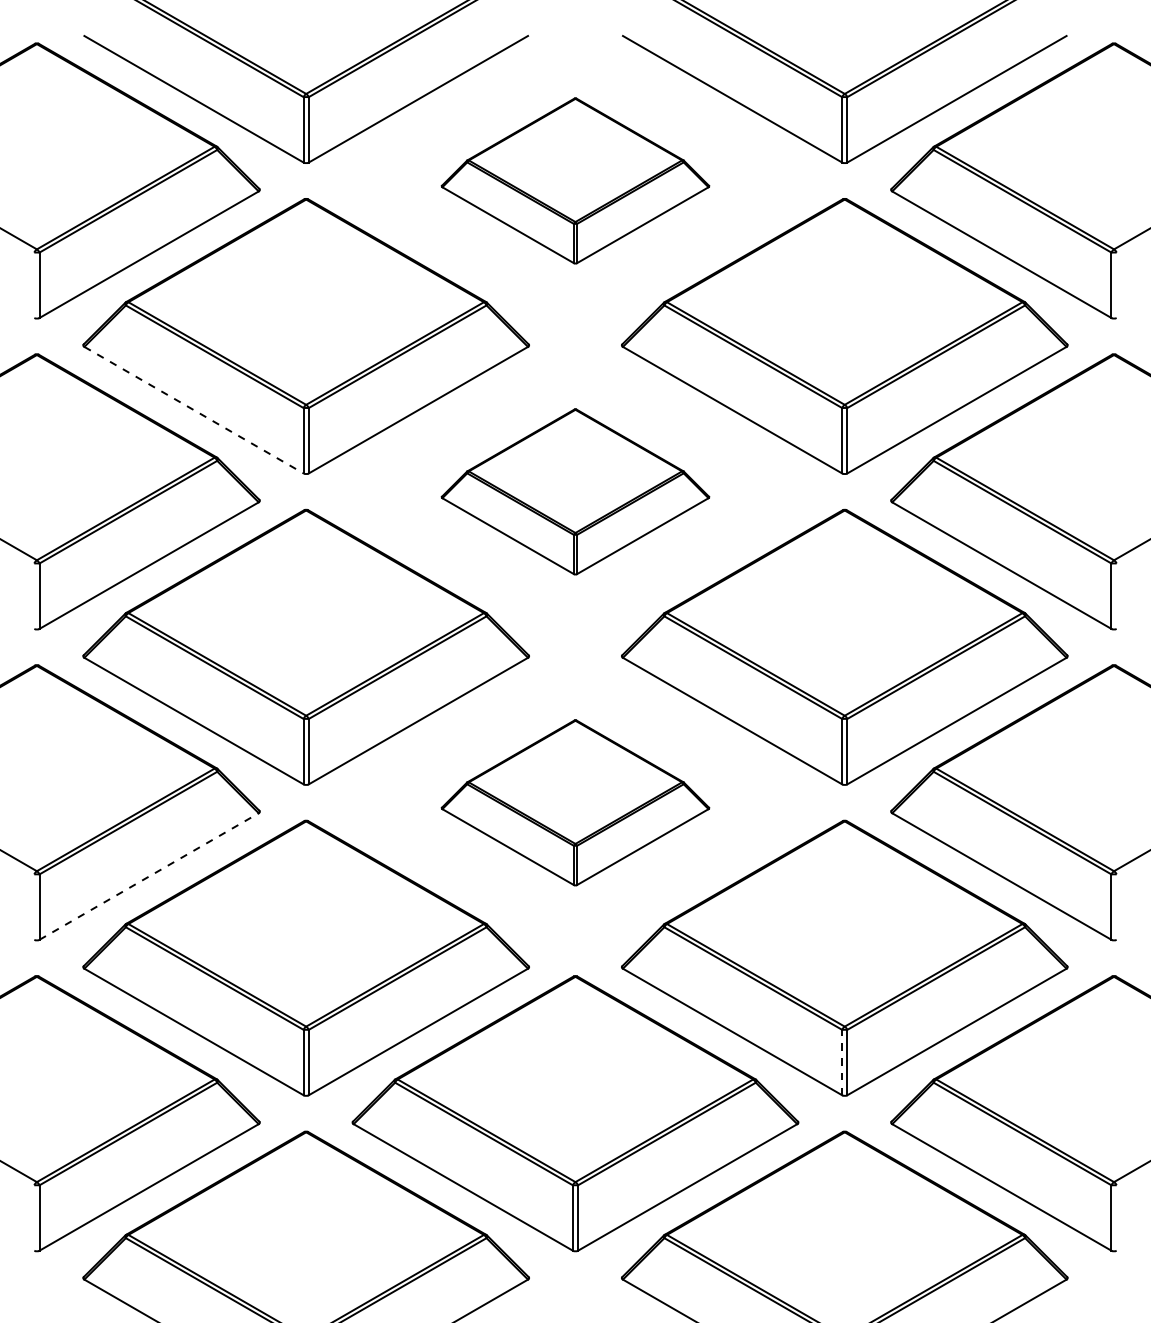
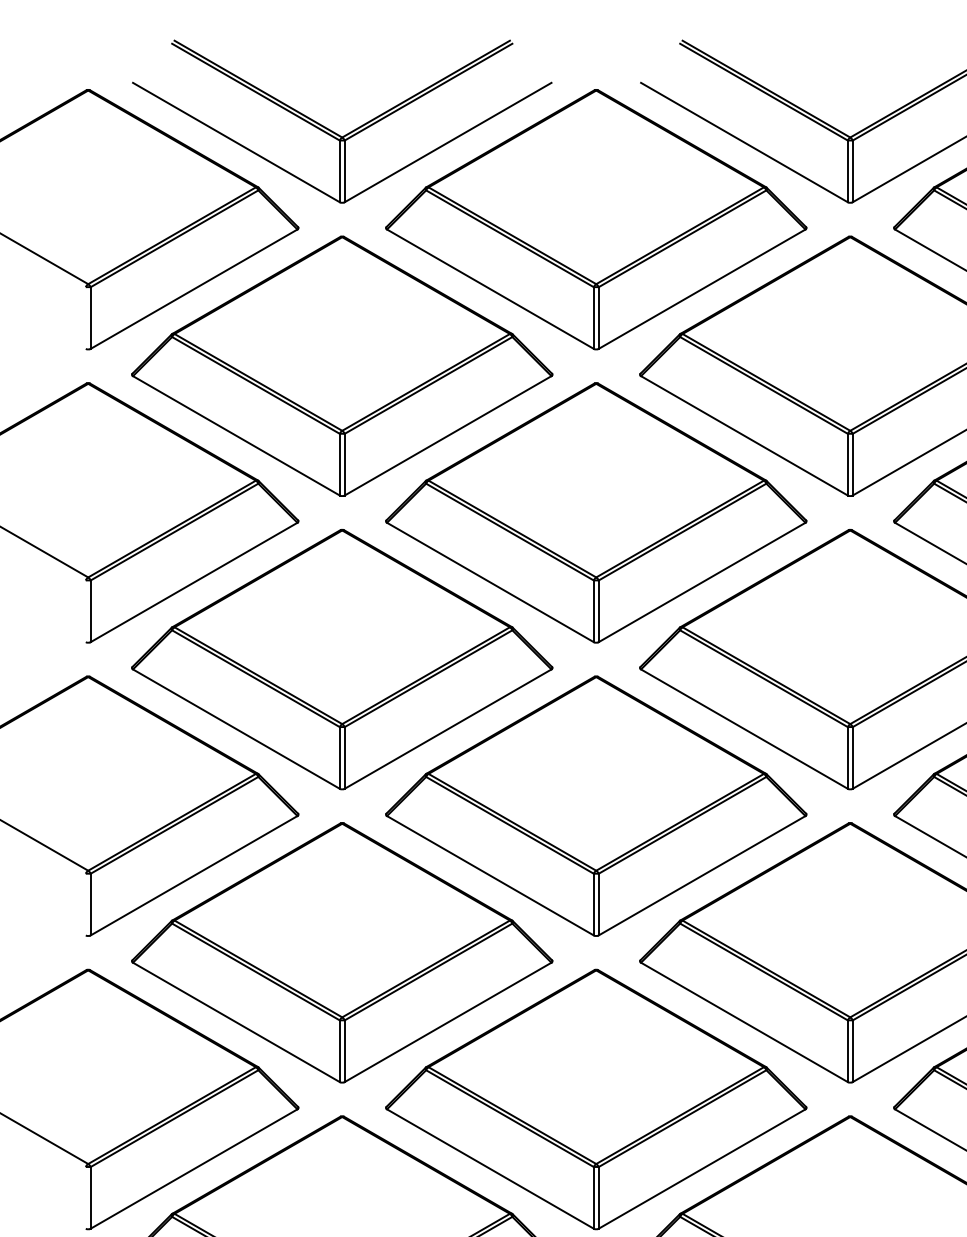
part: (575, 180) -> (596, 219), size x1.67
line: (194, 410) -> (236, 436), dashed -> solid
part: (575, 491) -> (596, 512), size x1.67
part: (575, 802) -> (596, 805), size x1.67
line: (149, 876) -> (194, 875), dashed -> solid
line: (842, 1062) -> (848, 1051), dashed -> solid

